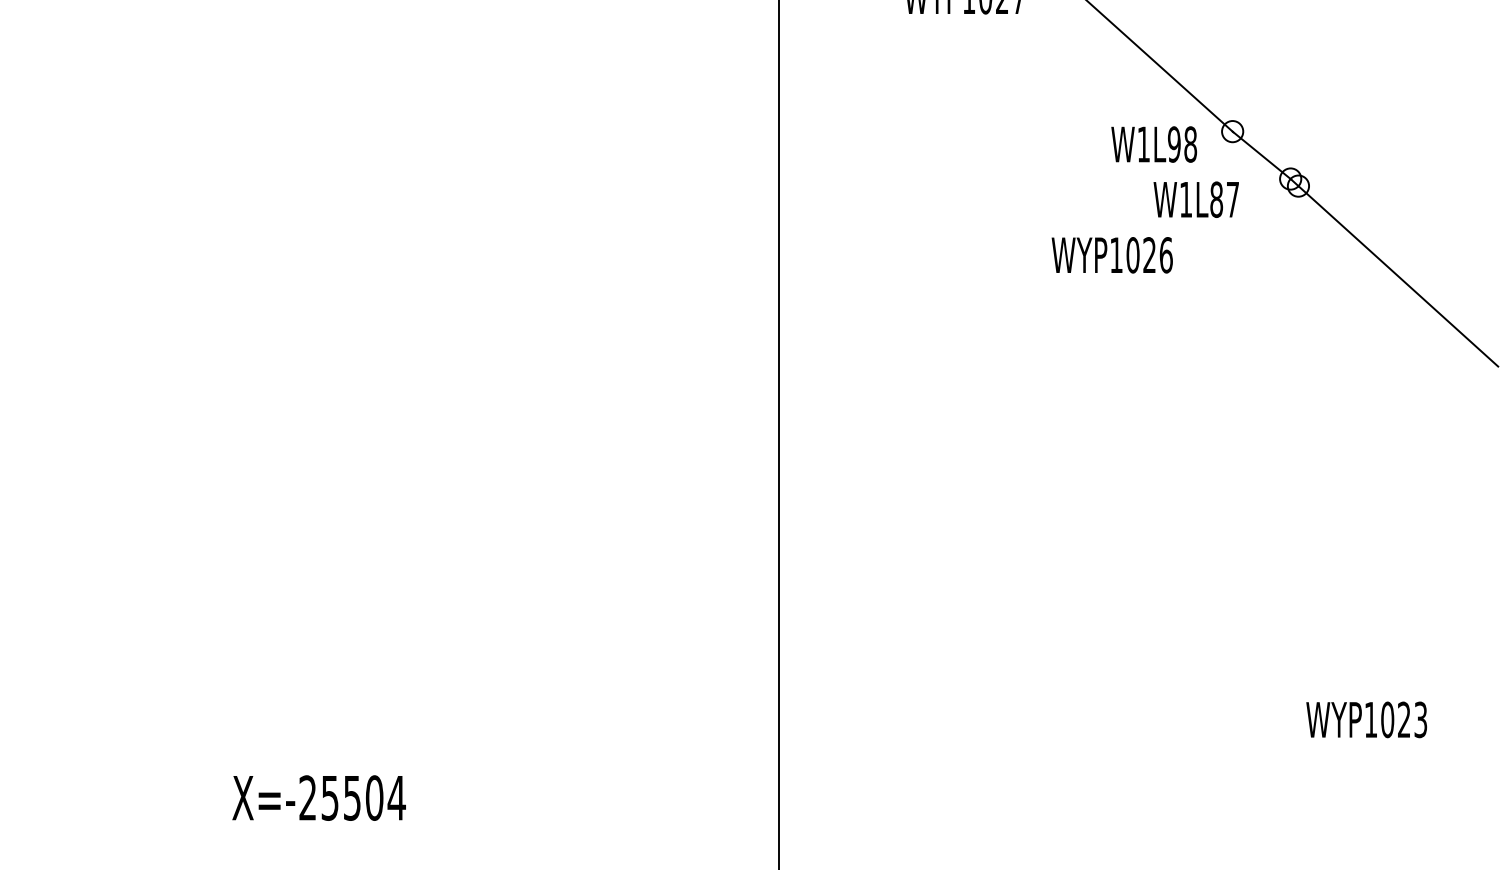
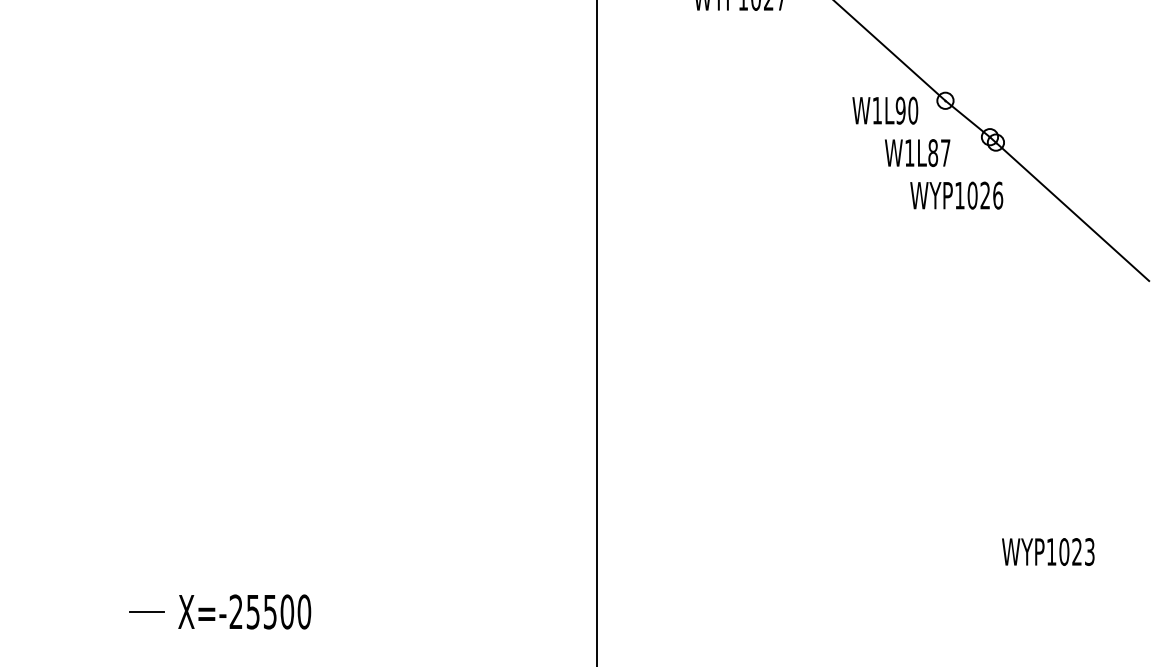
text: (1190, 144) -> (913, 110), W1L98 -> W1L90
text: (1111, 255) -> (956, 195), moved
text: (396, 797) -> (304, 611), X=-25504 -> X=-25500
line: (191, 798) -> (146, 612), added

